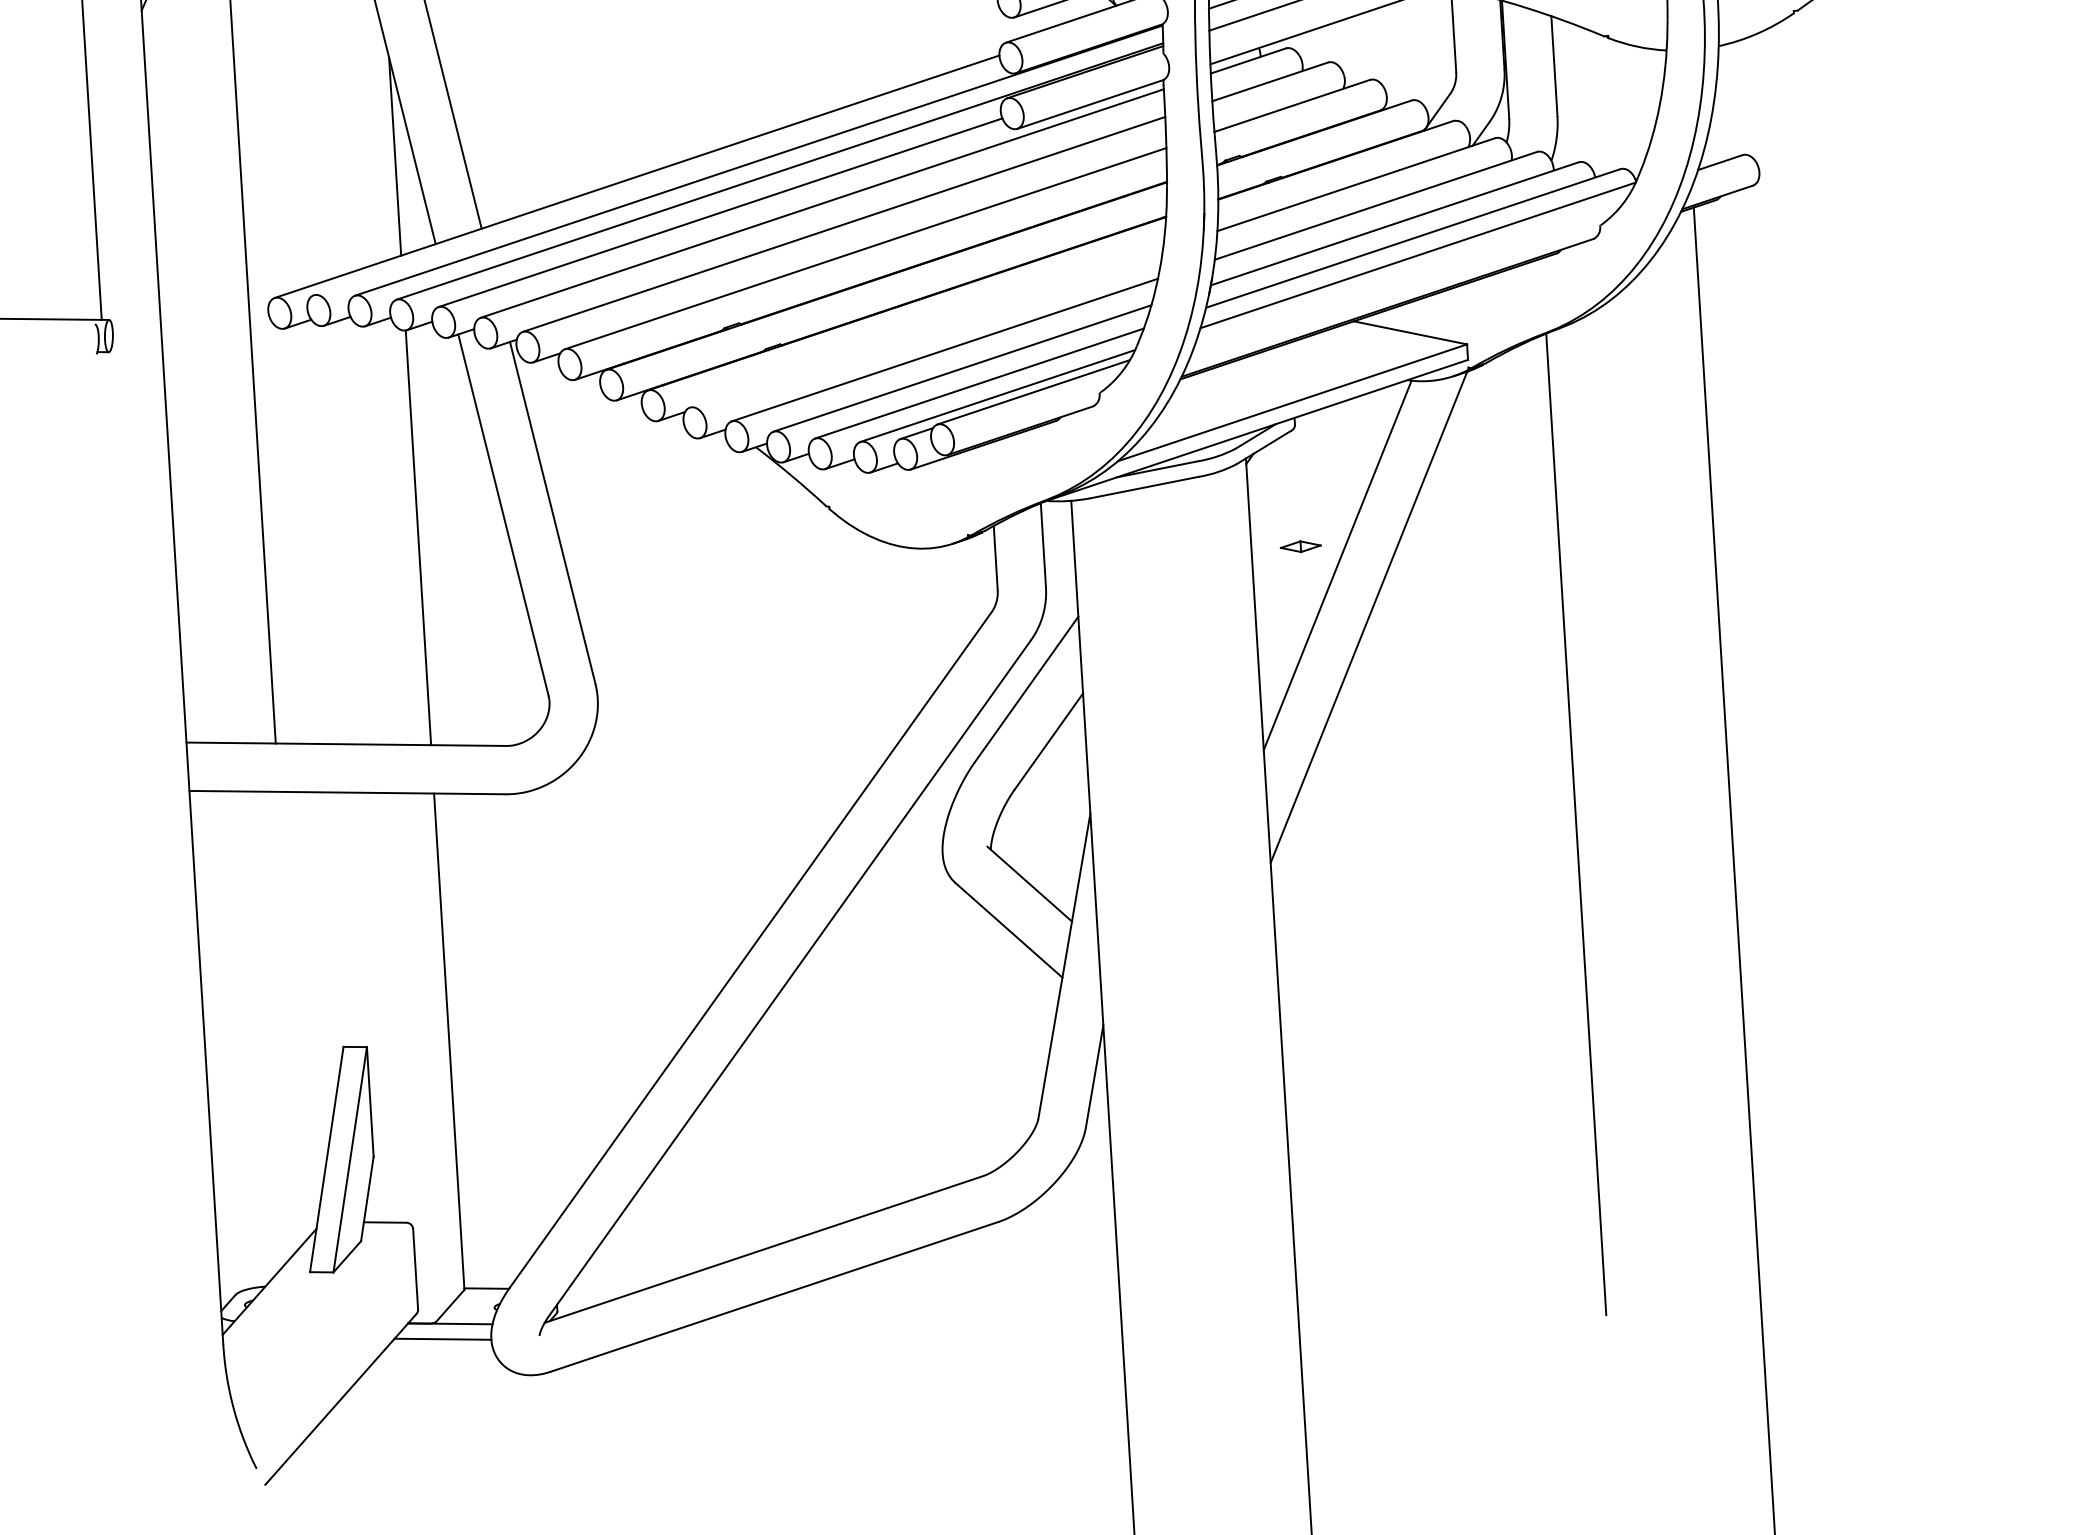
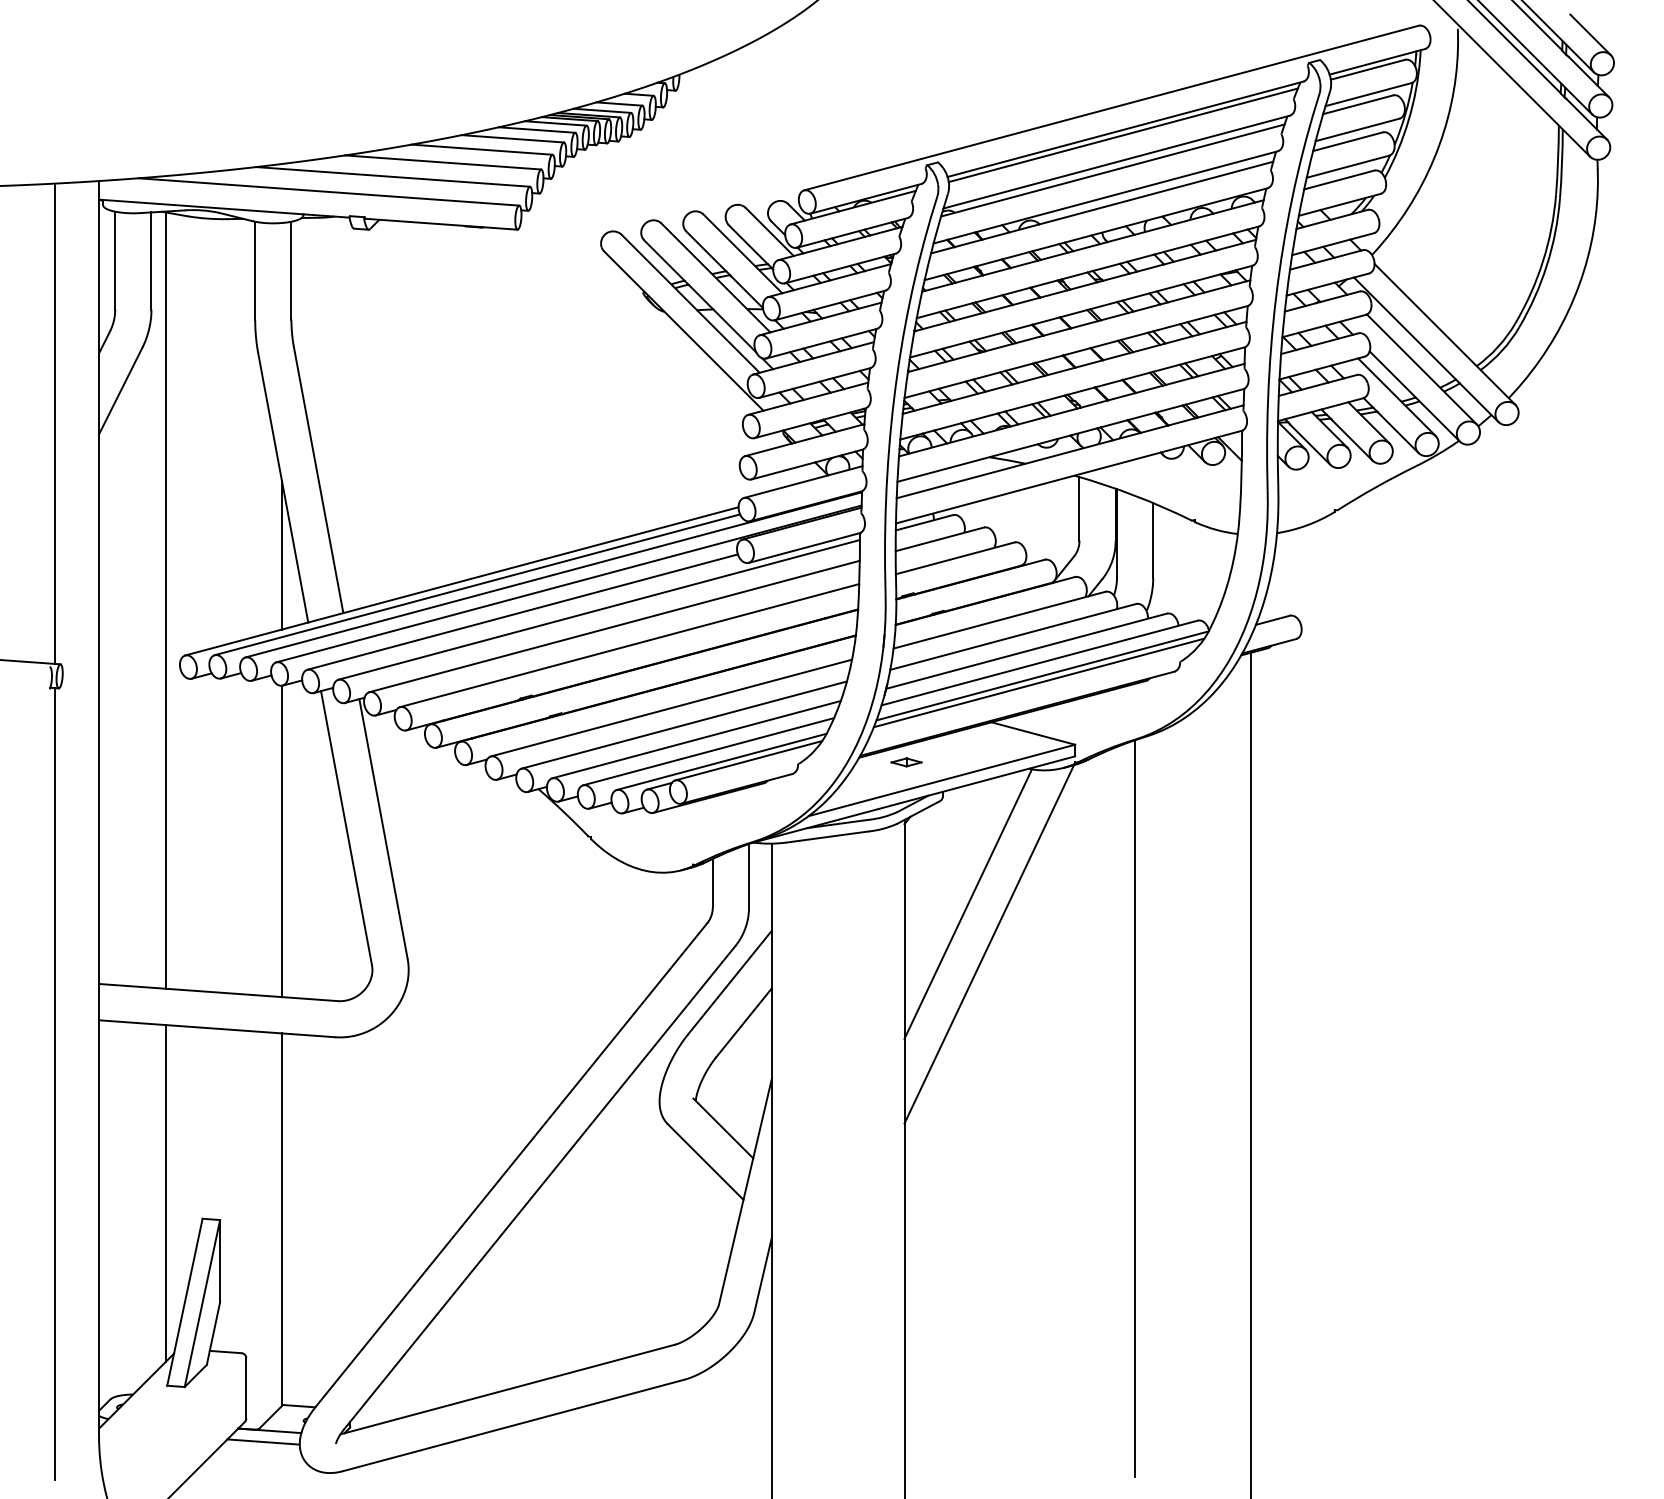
line: (658, 179) -> (477, 584), added
line: (1413, 264) -> (1038, 682), added
line: (926, 327) -> (671, 707), added
part: (1300, 546) -> (906, 762), moved
line: (135, 878) -> (54, 1083), added
line: (292, 1016) -> (165, 1193), added

